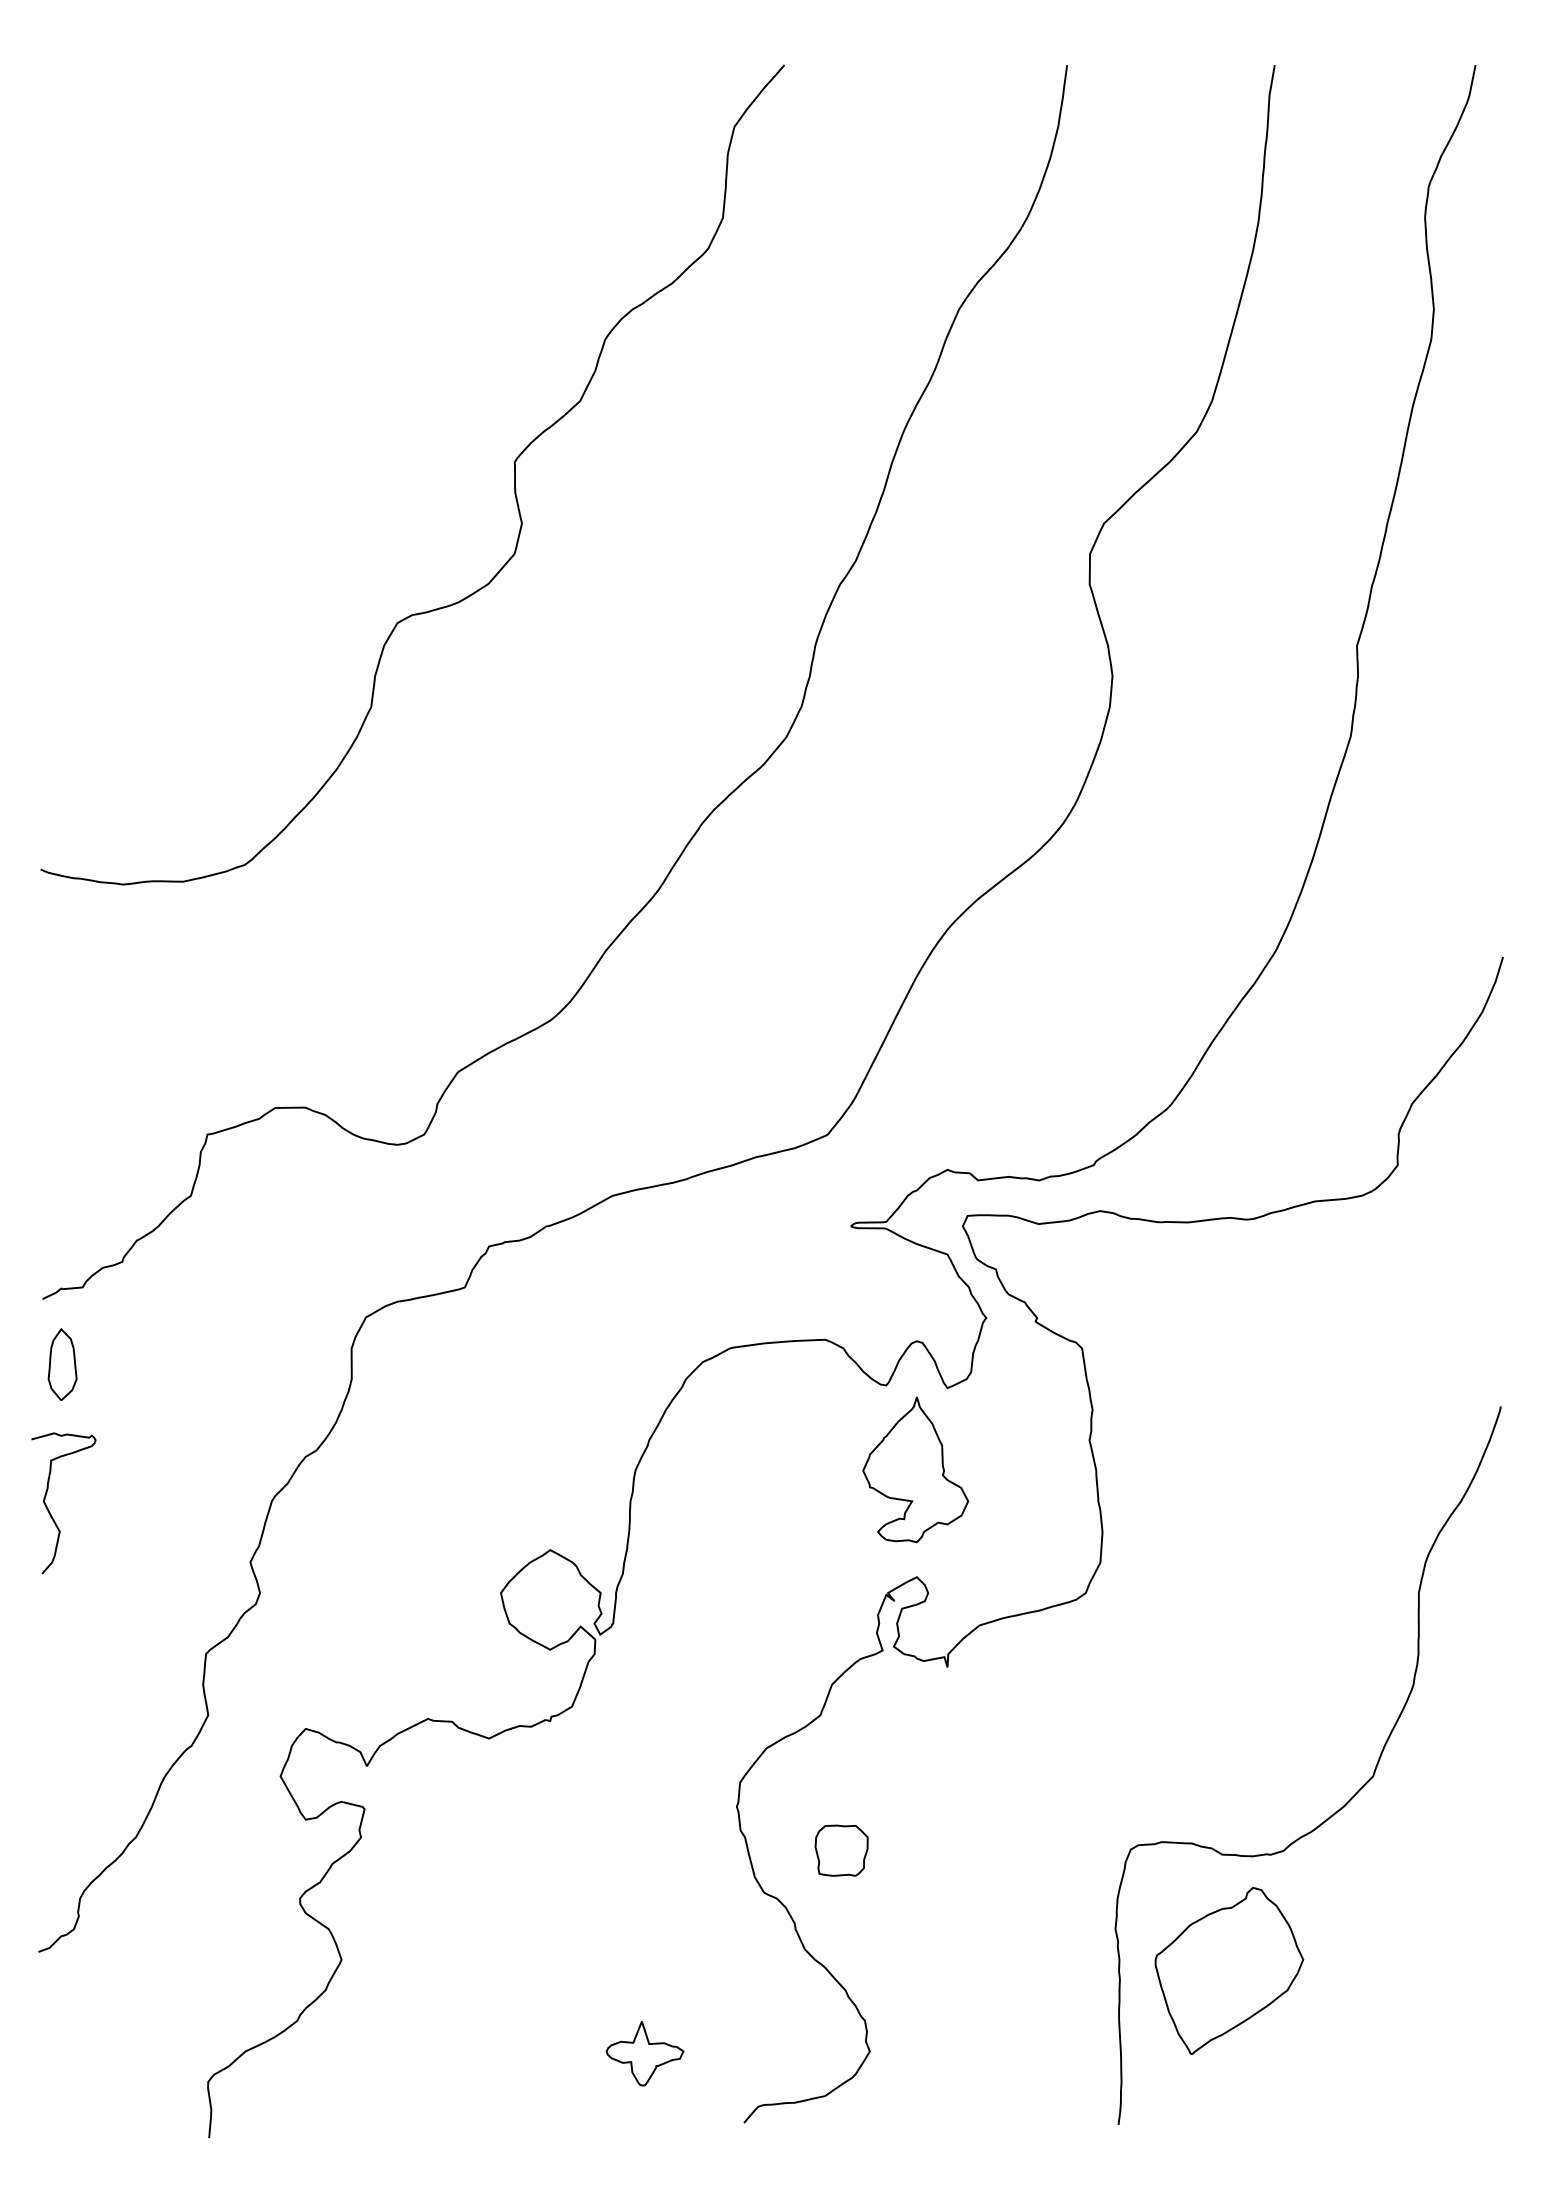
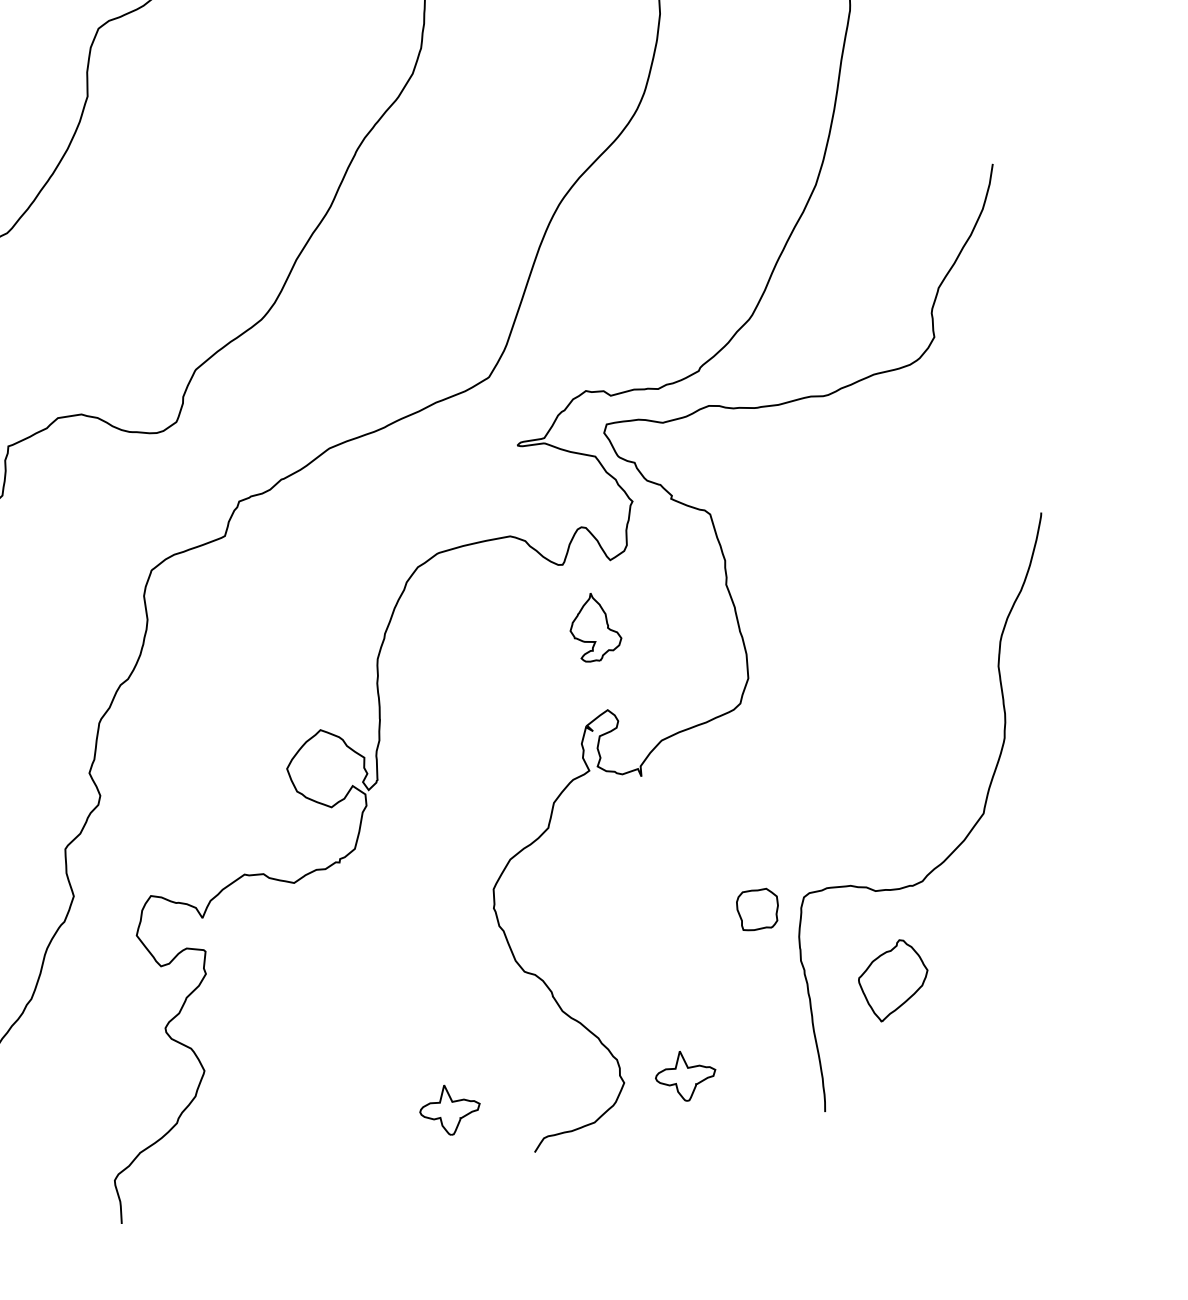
part: (915, 1469) -> (594, 626), size x0.6
part: (841, 1850) -> (757, 909), moved
part: (1229, 1970) -> (893, 980), size x0.6
part: (948, 2053) -> (685, 1075), added

